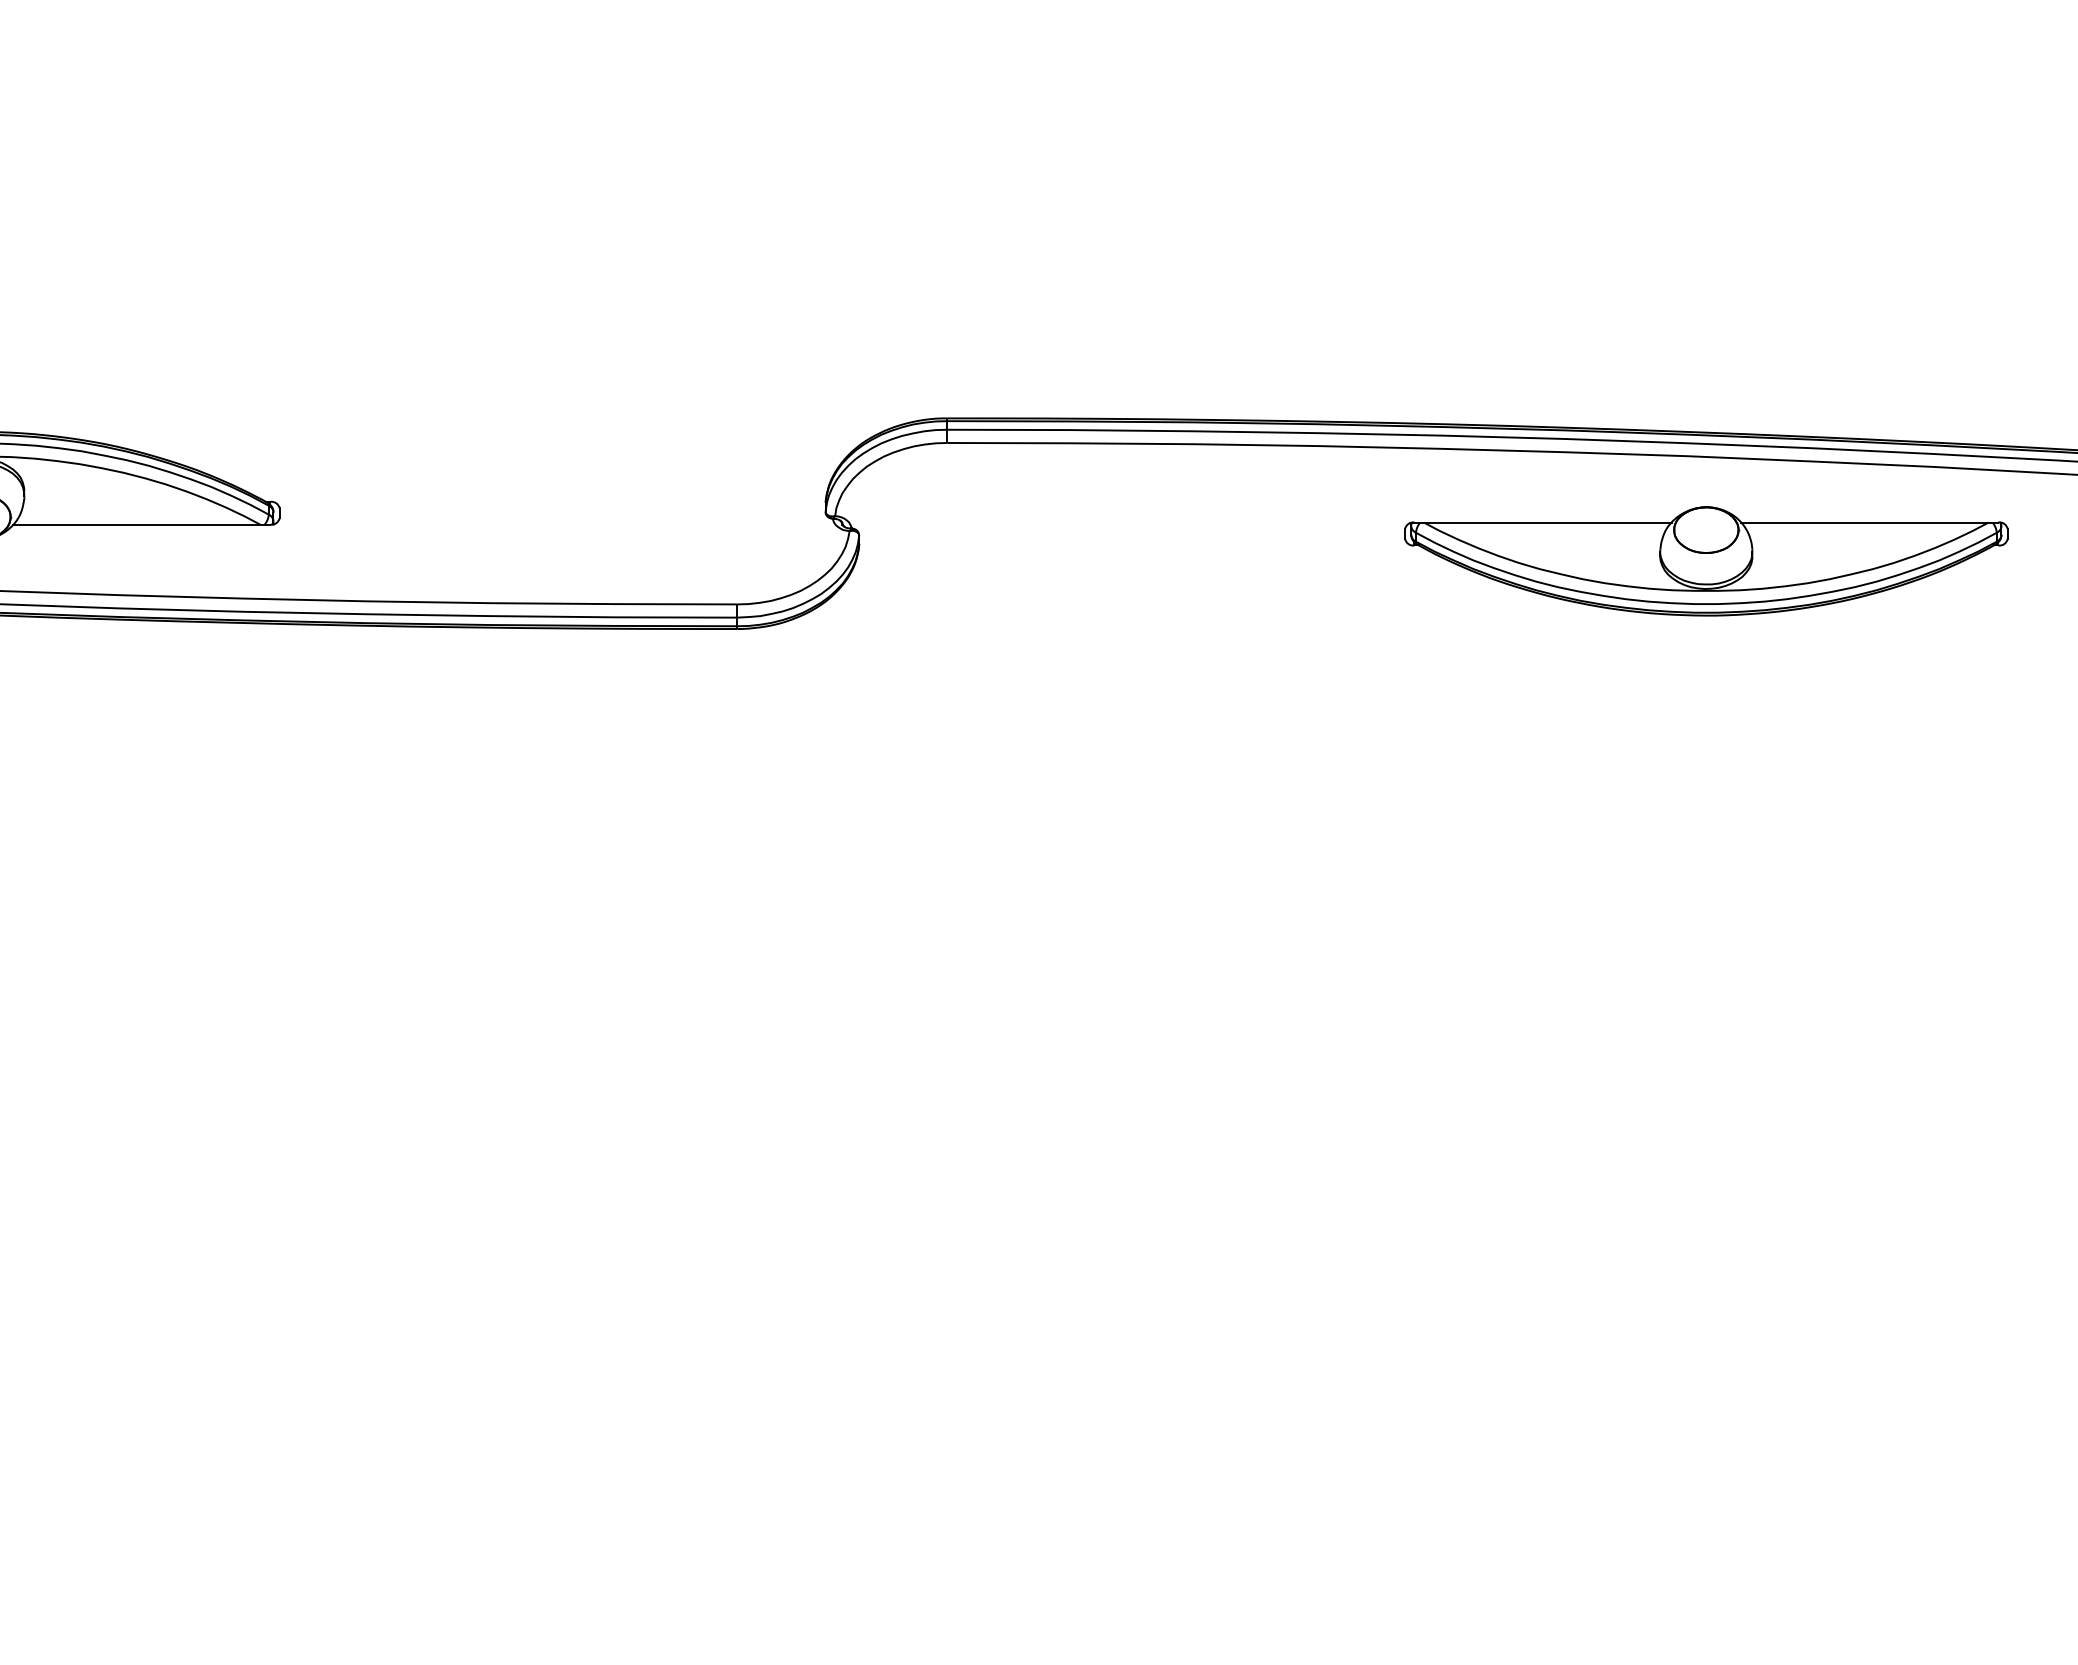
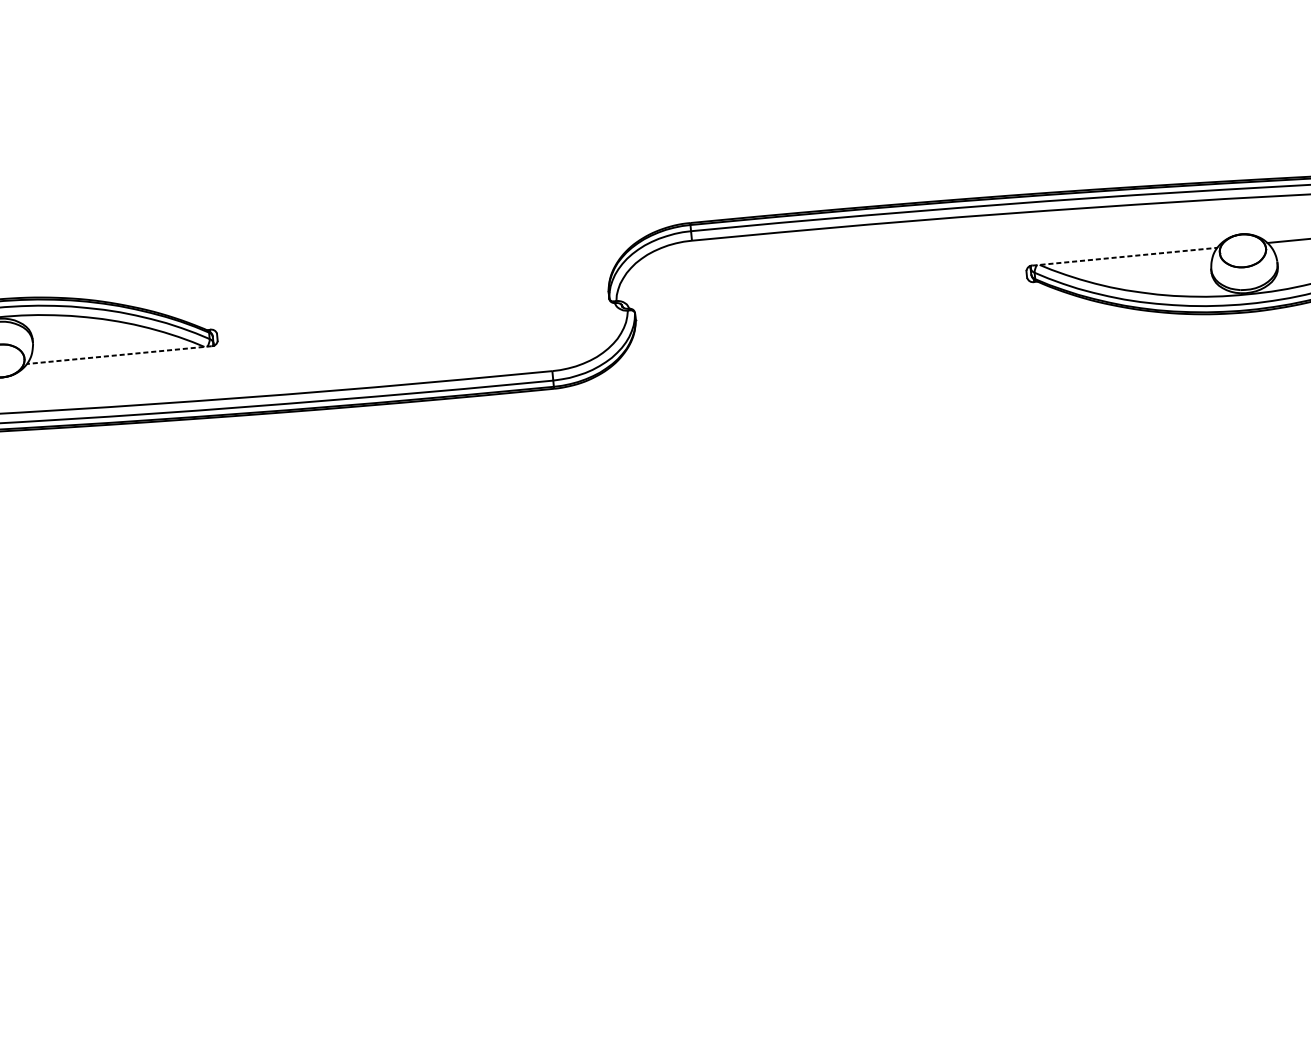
line: (1542, 522) -> (1124, 256), solid -> dashed
line: (141, 524) -> (118, 354), solid -> dashed

